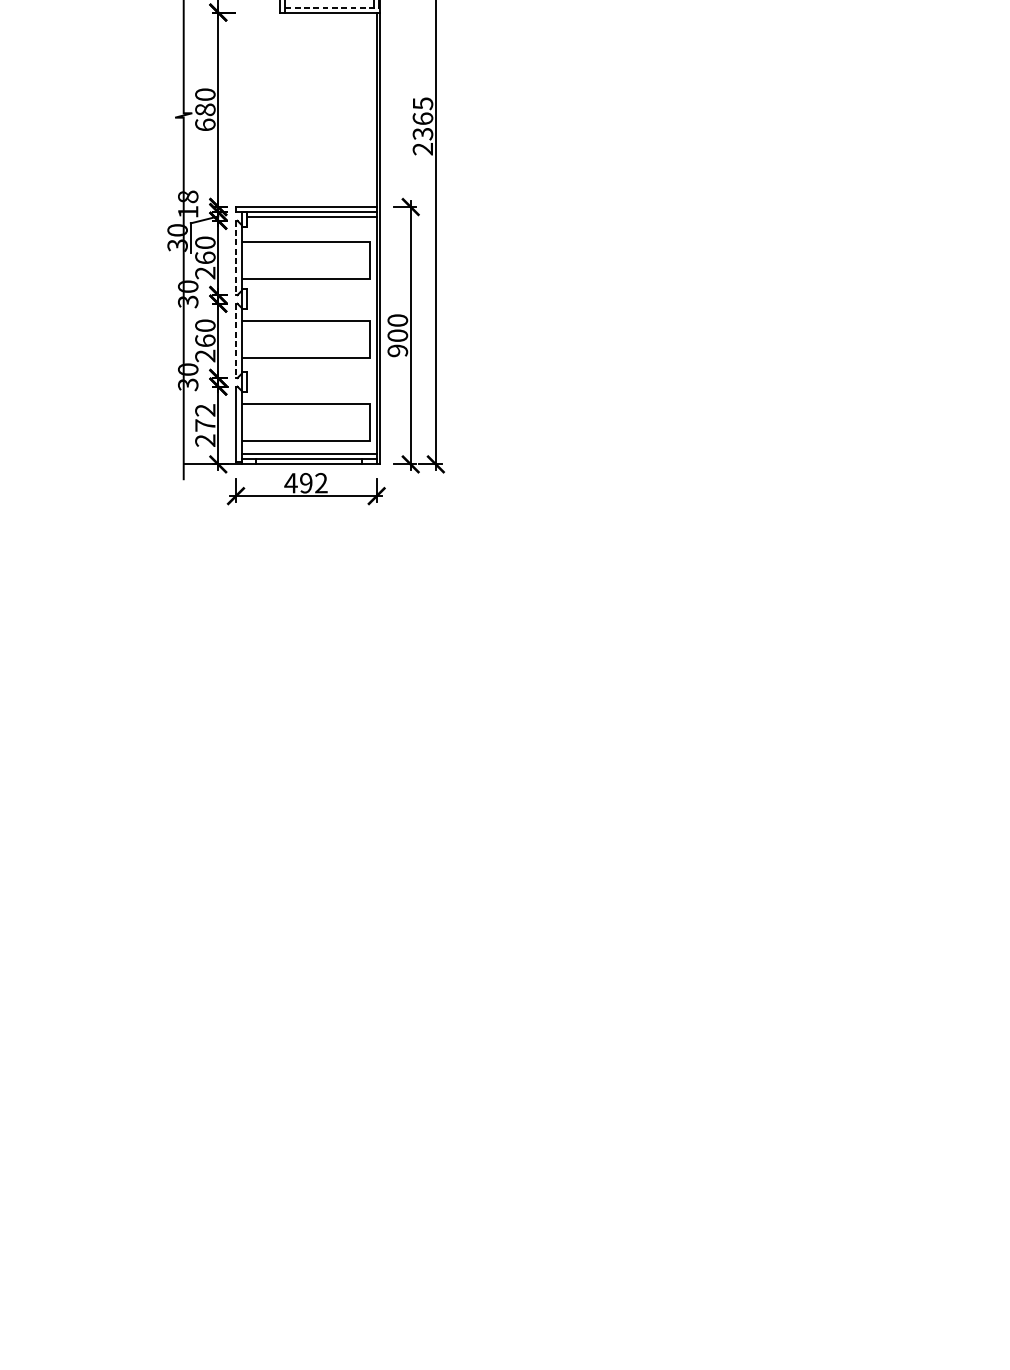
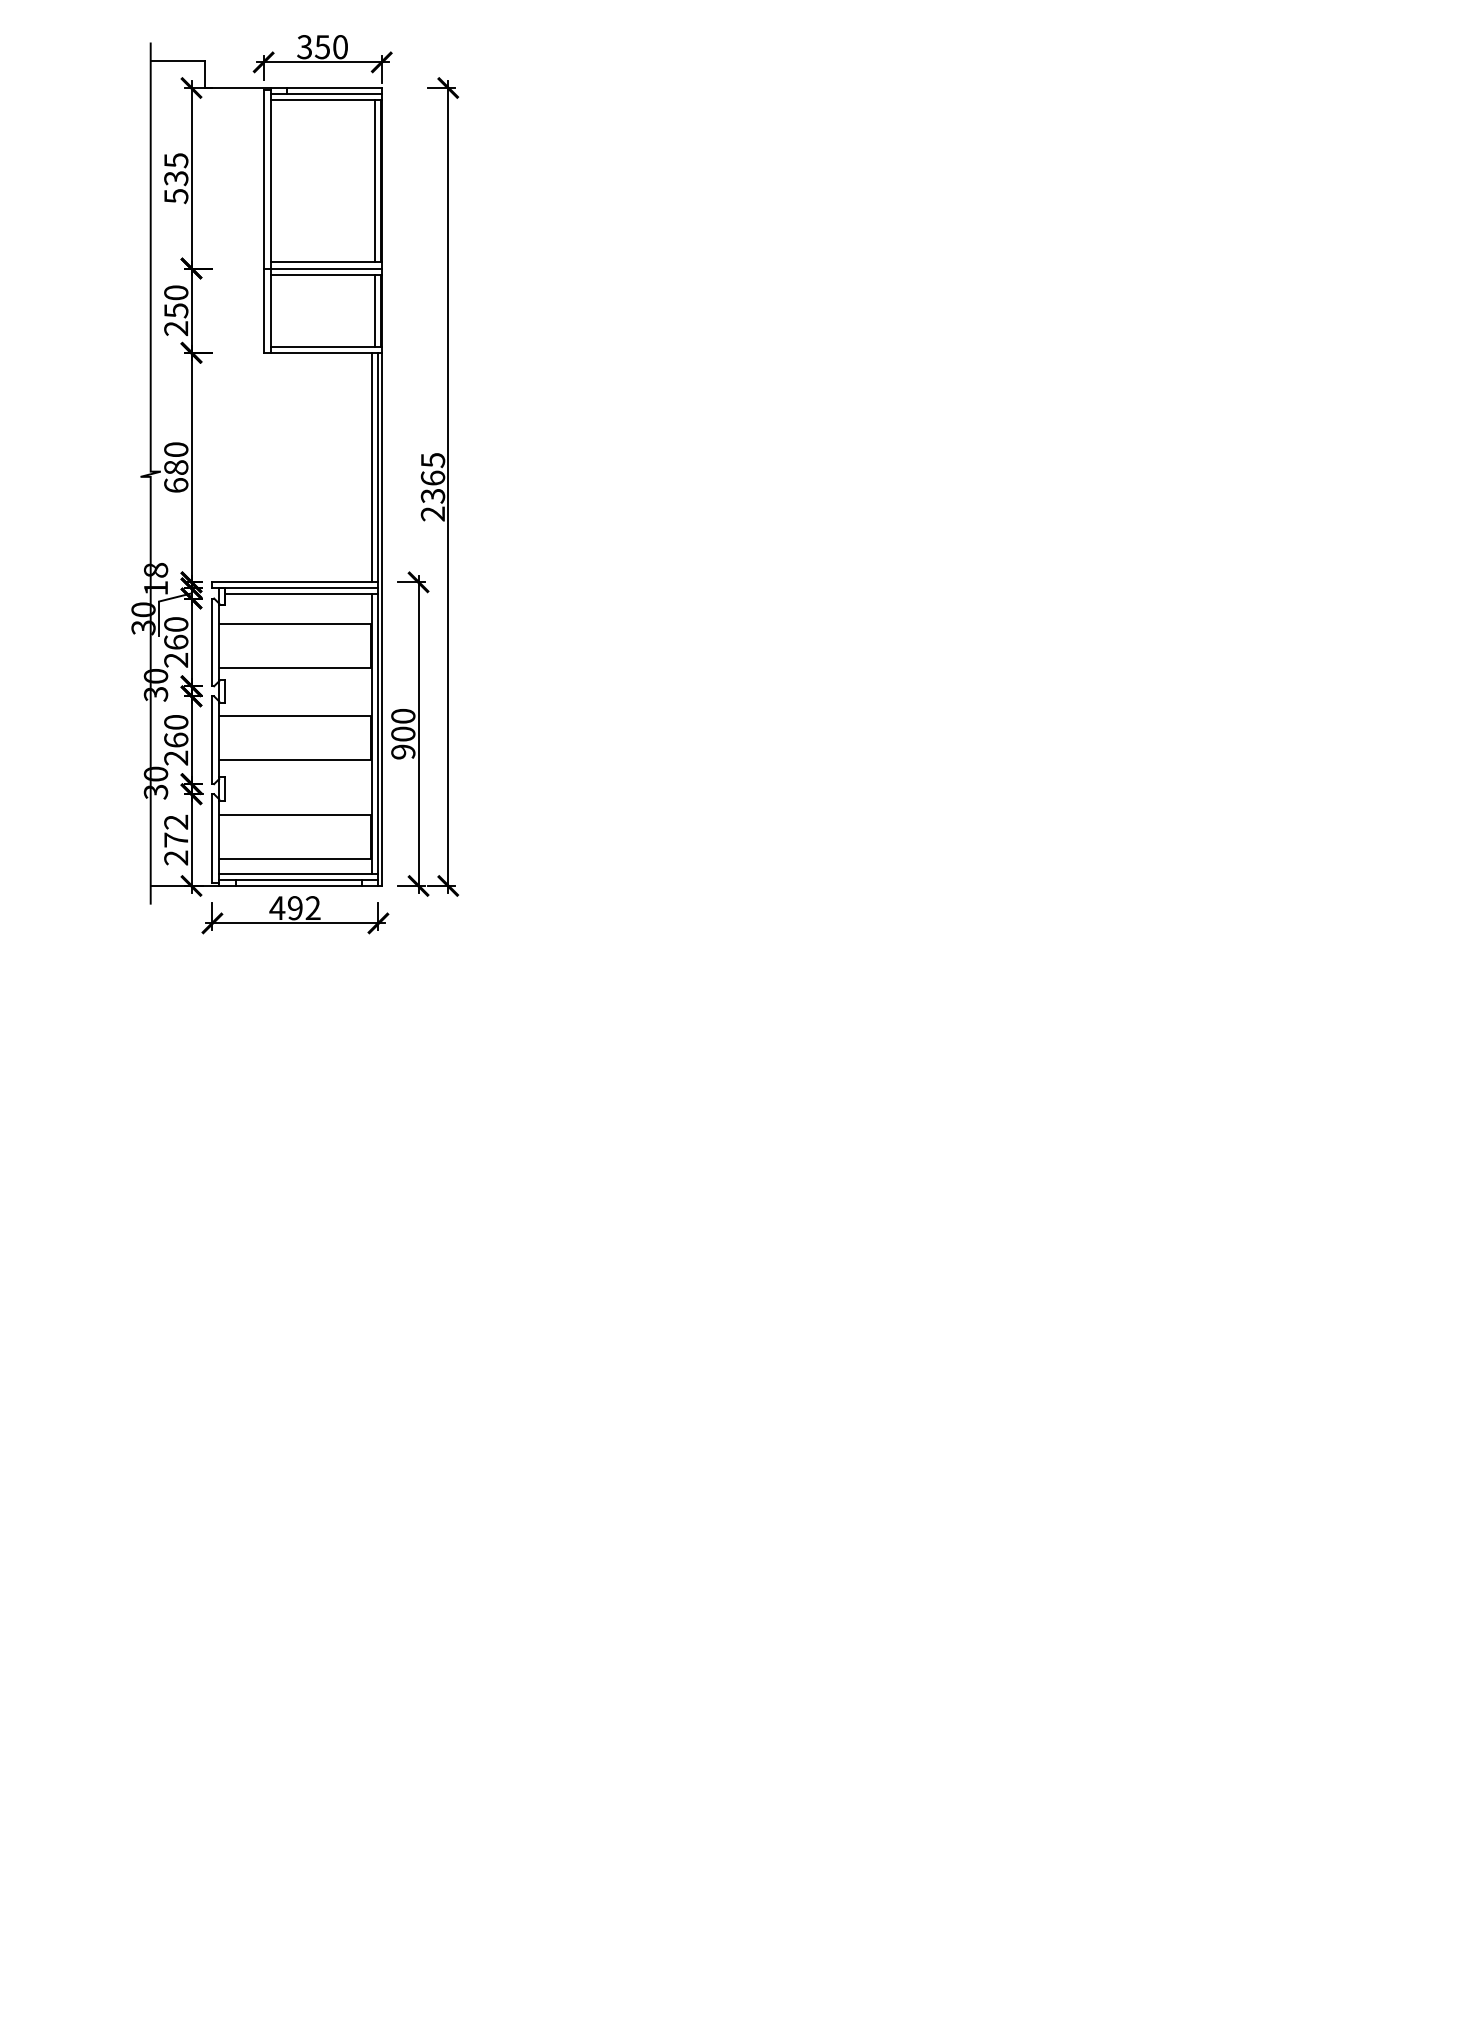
line: (332, 7) -> (326, 346), dashed -> solid
line: (371, 109) -> (372, 467), added
line: (236, 258) -> (212, 642), dashed -> solid
line: (371, 335) -> (372, 733), added
line: (236, 341) -> (212, 740), dashed -> solid

